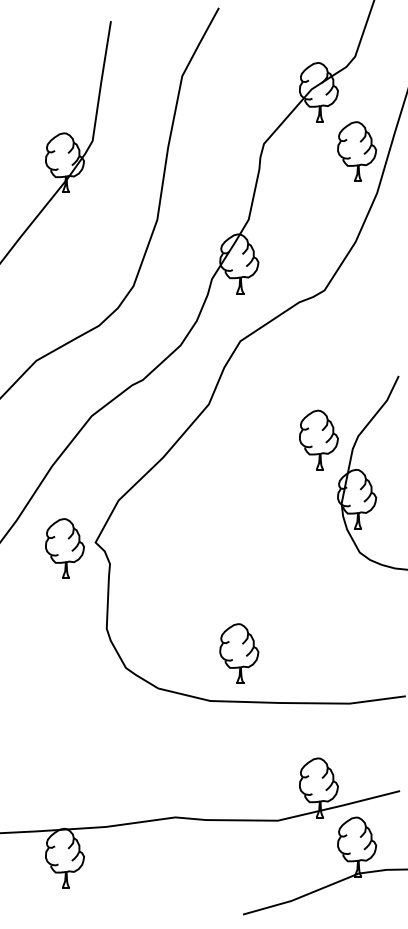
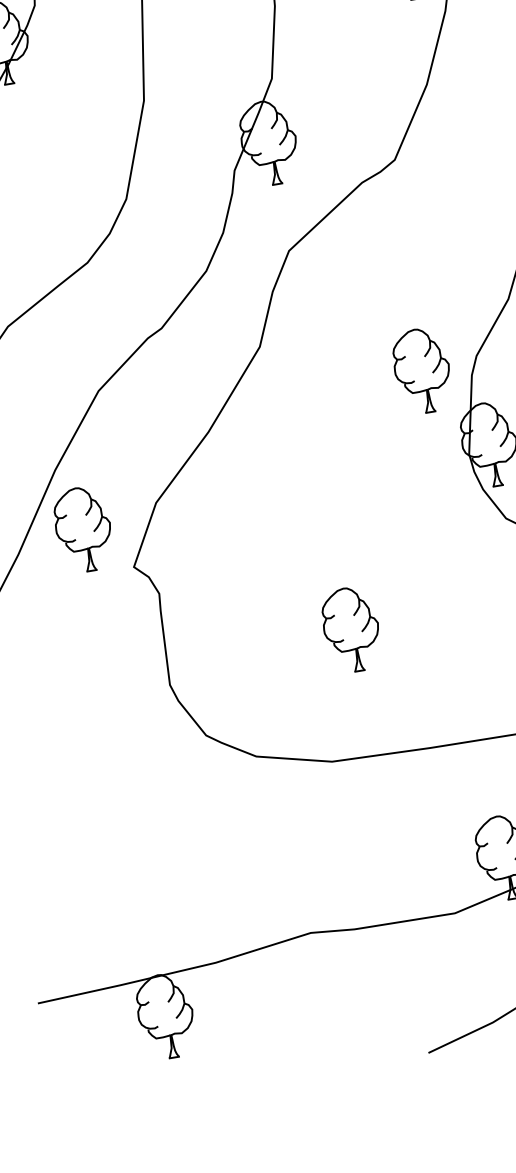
part: (64, 548) -> (82, 529), moved
part: (239, 653) -> (351, 629), moved

